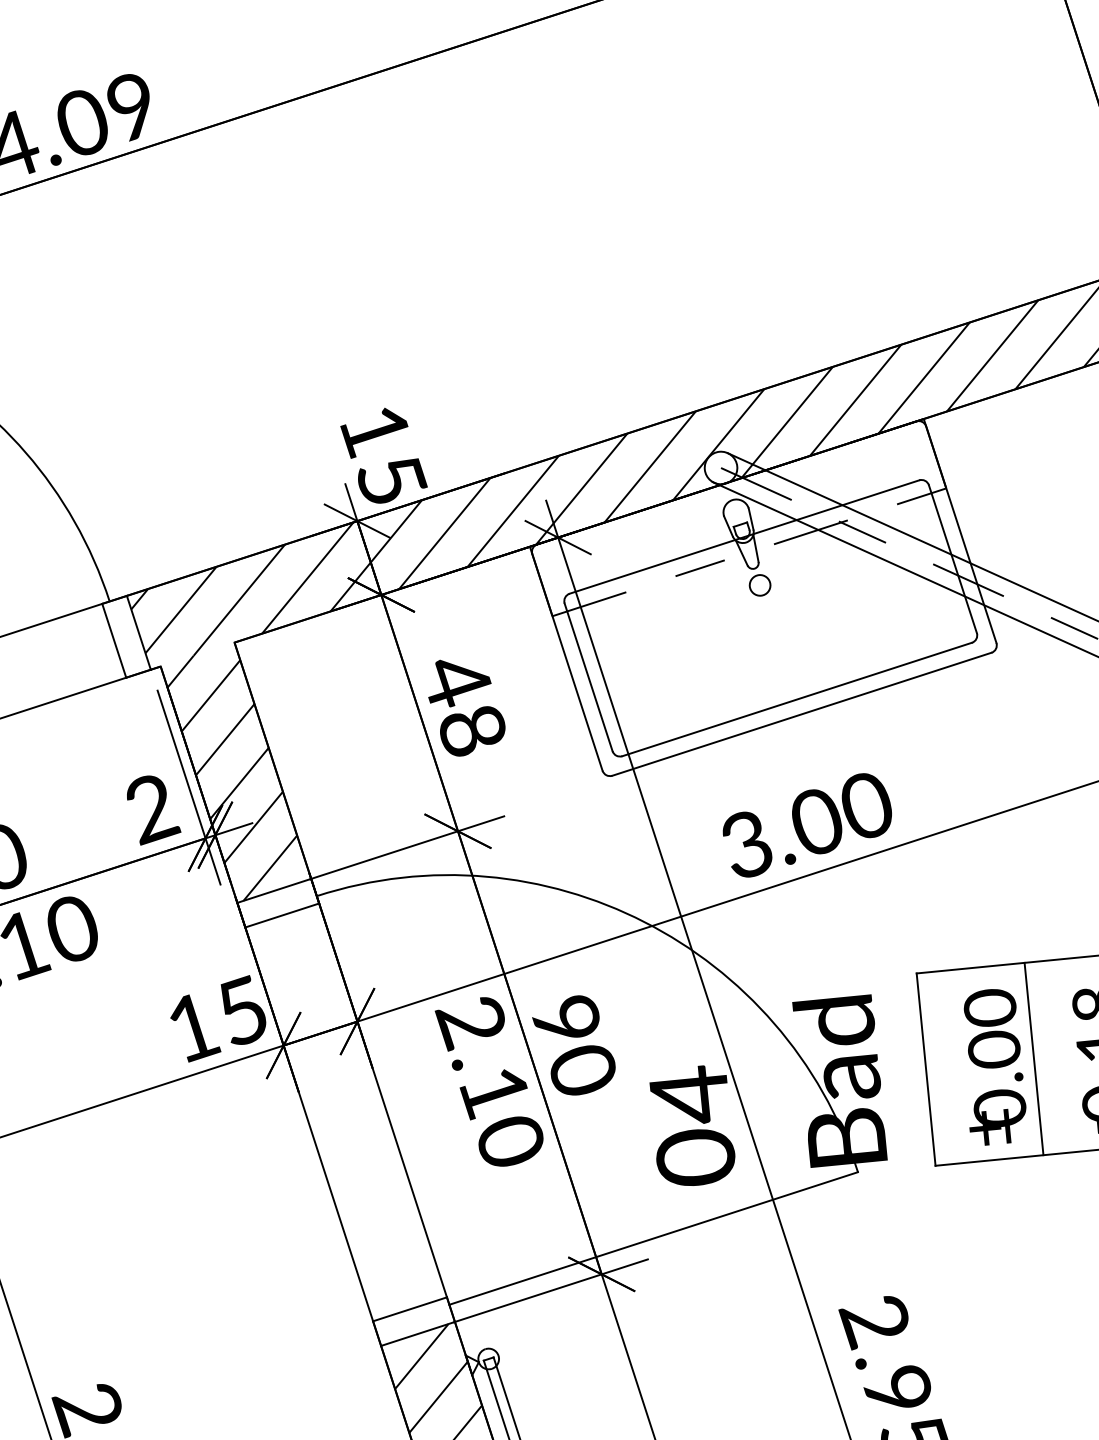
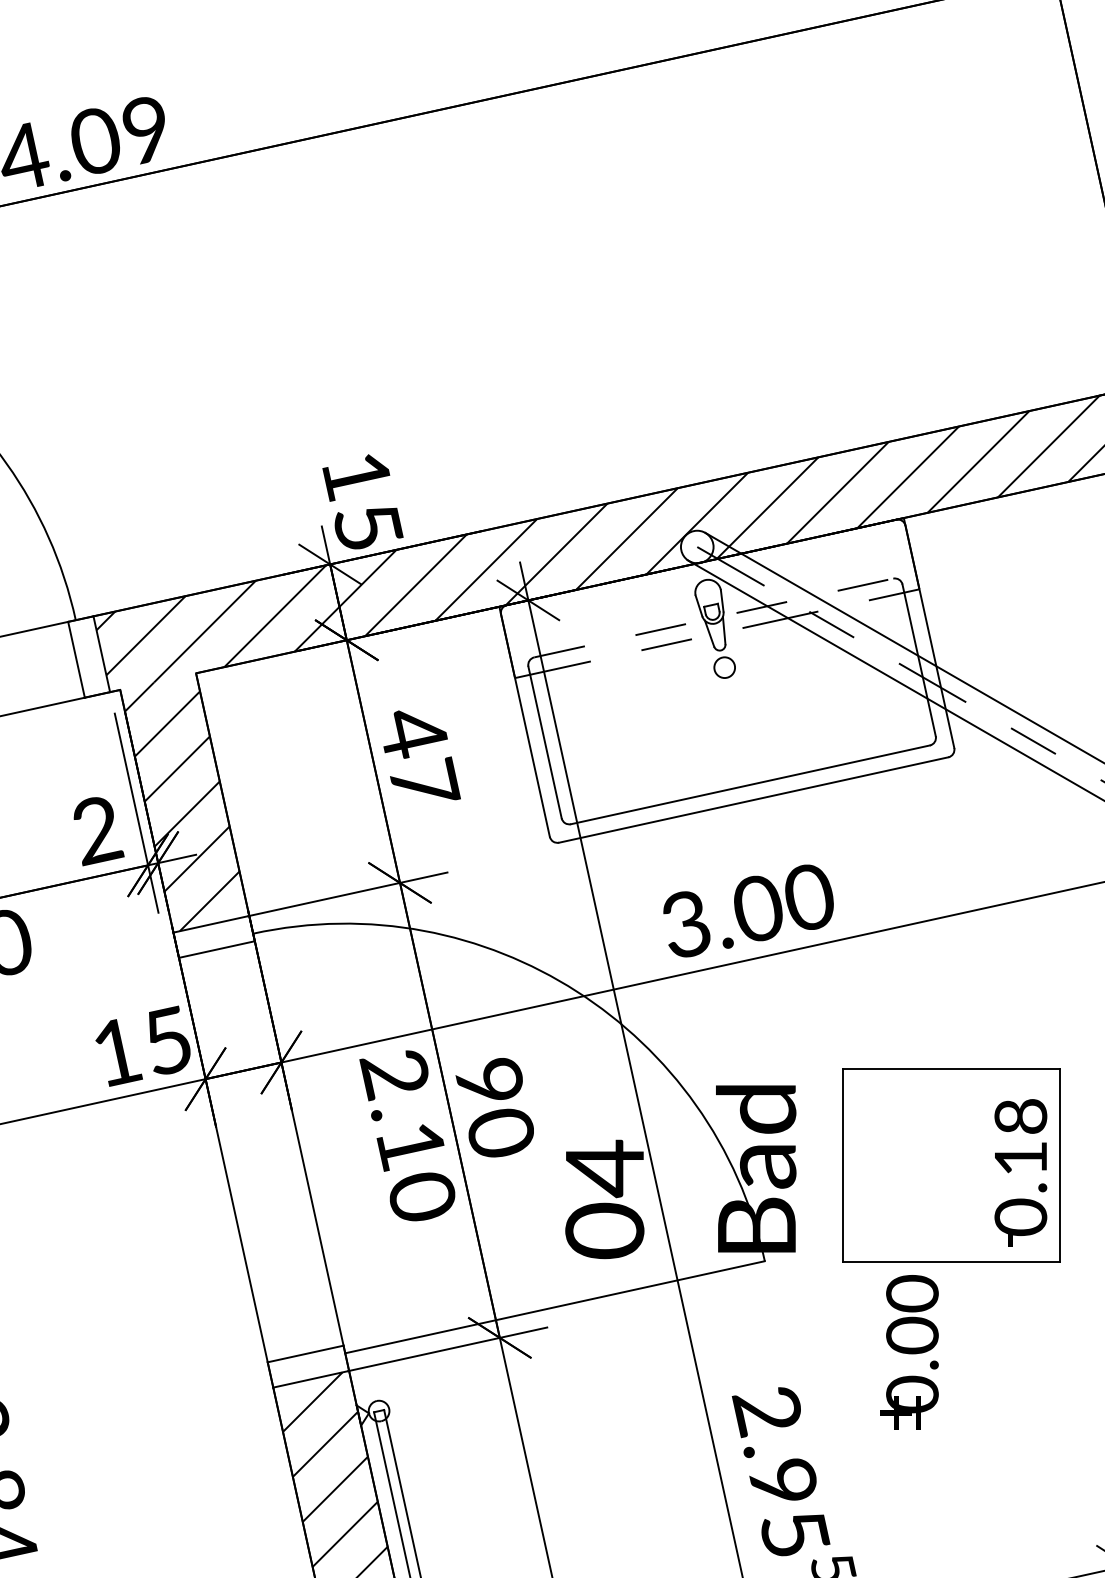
line: (744, 537) -> (713, 618), solid -> dashed
text: (473, 728) -> (425, 782), 48 -> 47
line: (1034, 1058) -> (951, 1165), removed
text: (992, 1066) -> (909, 1352), moved

